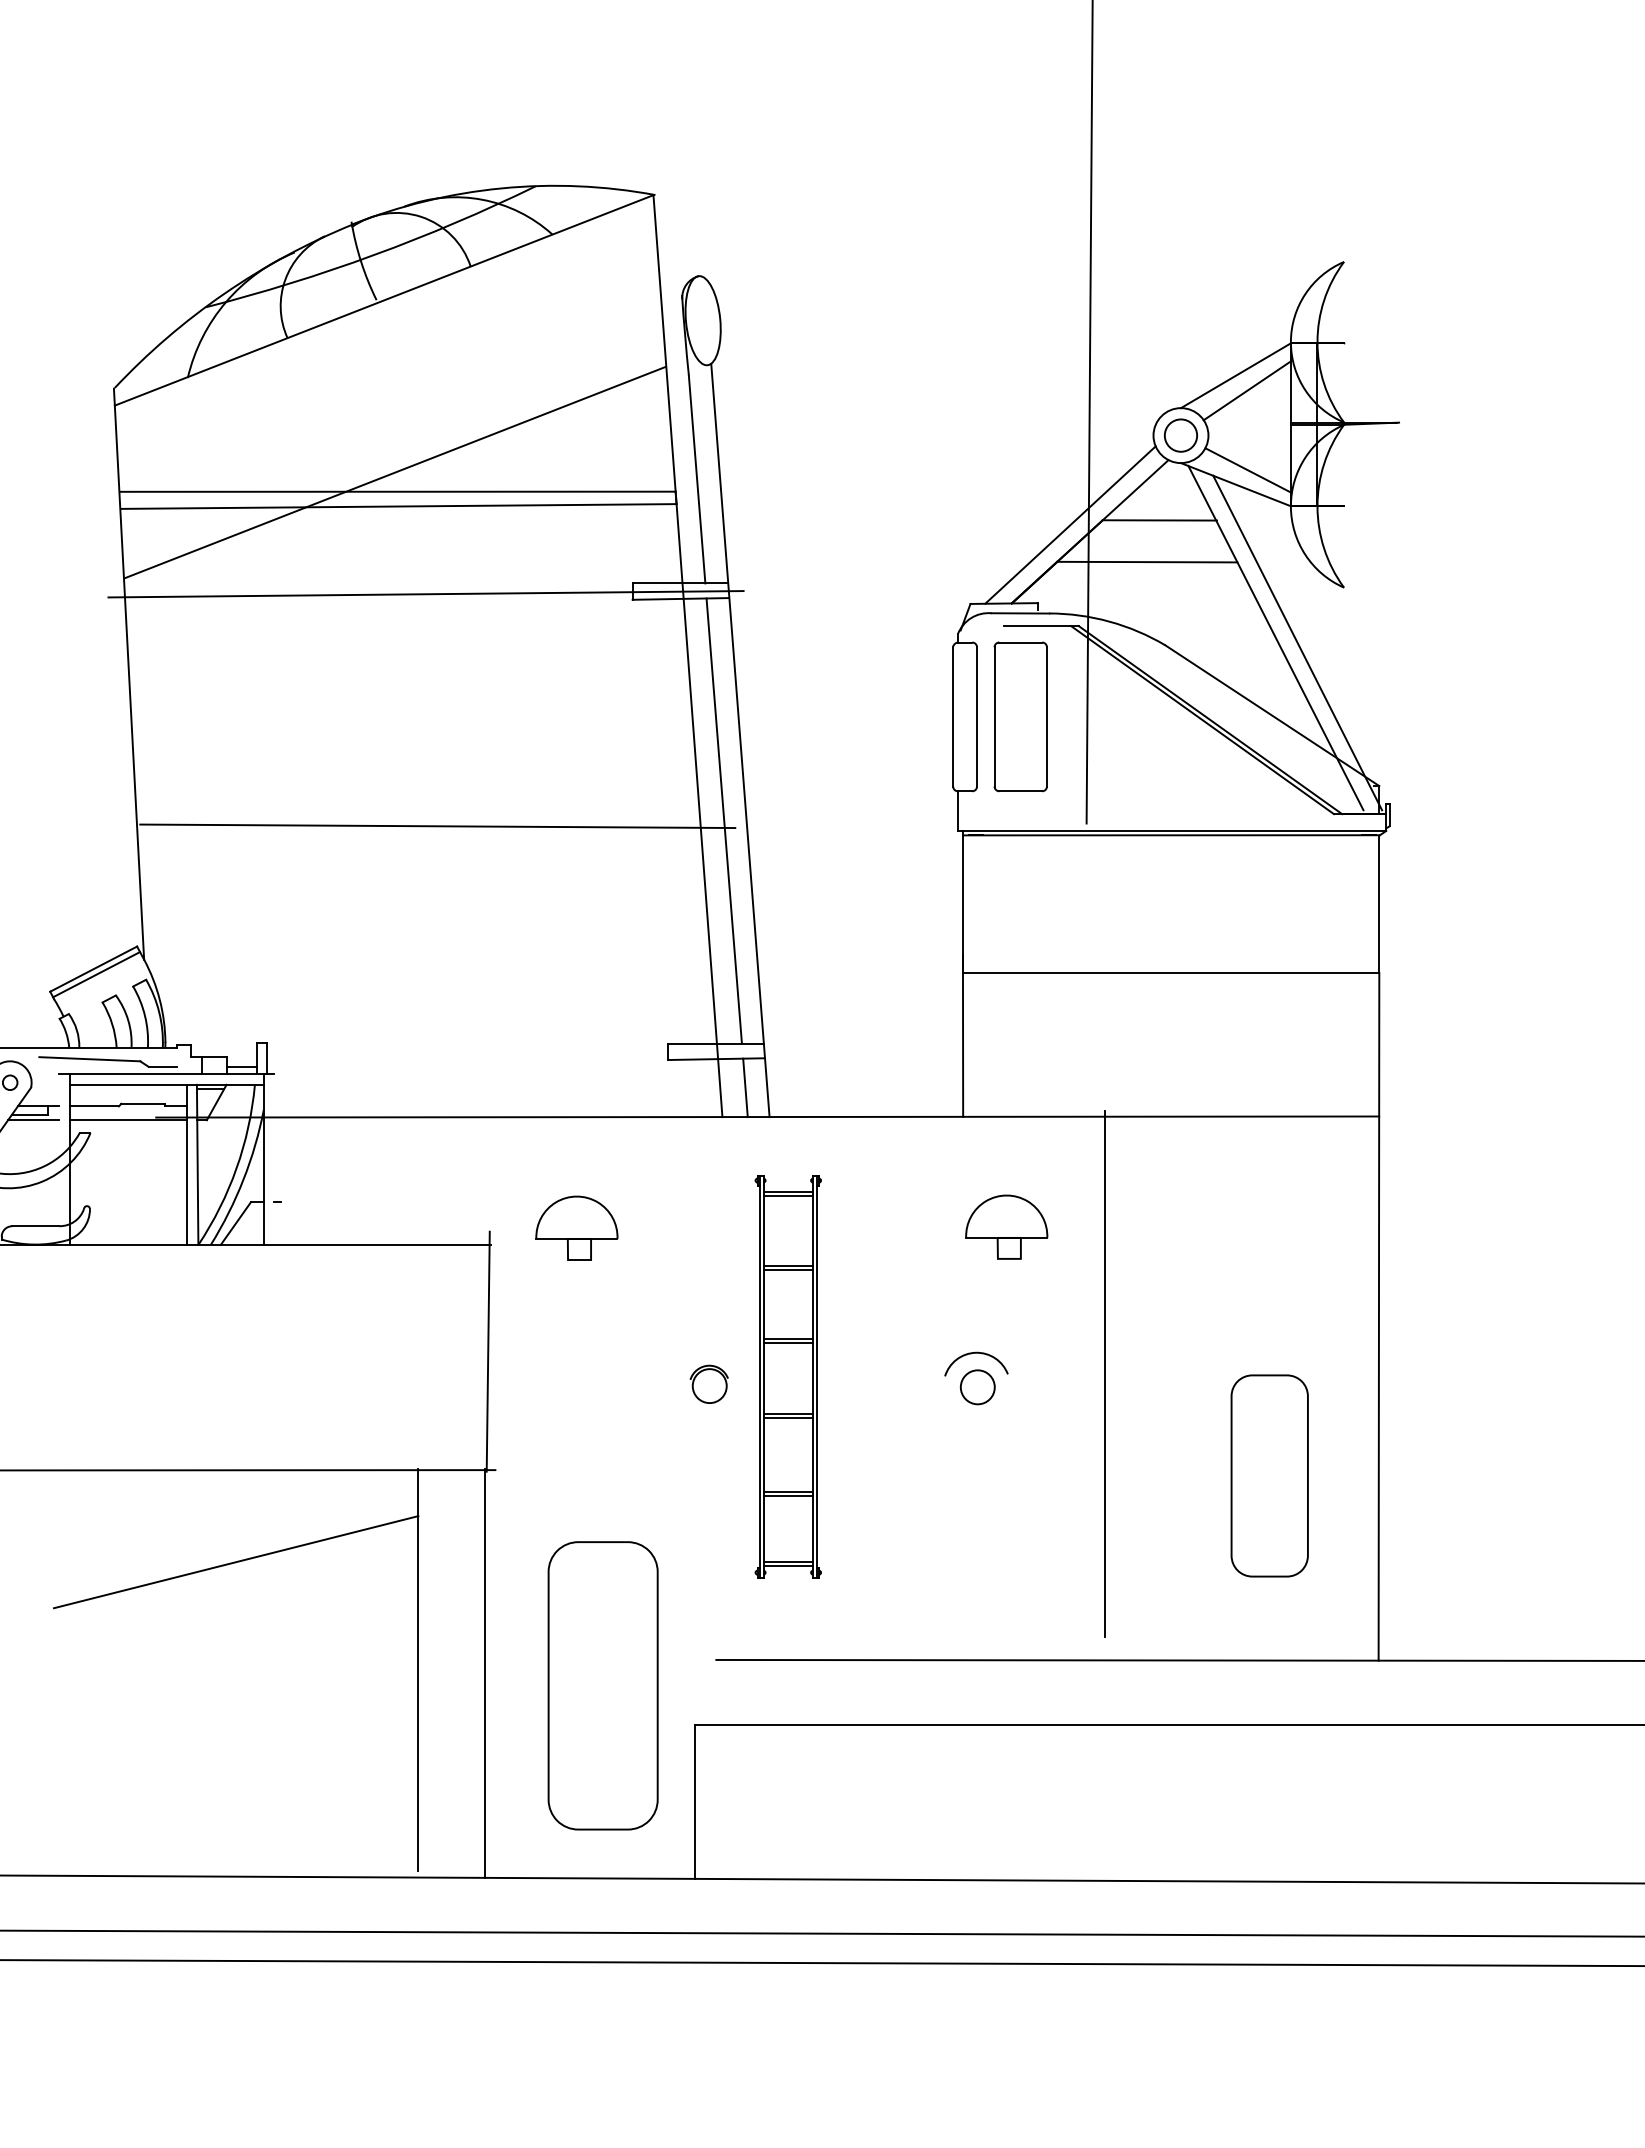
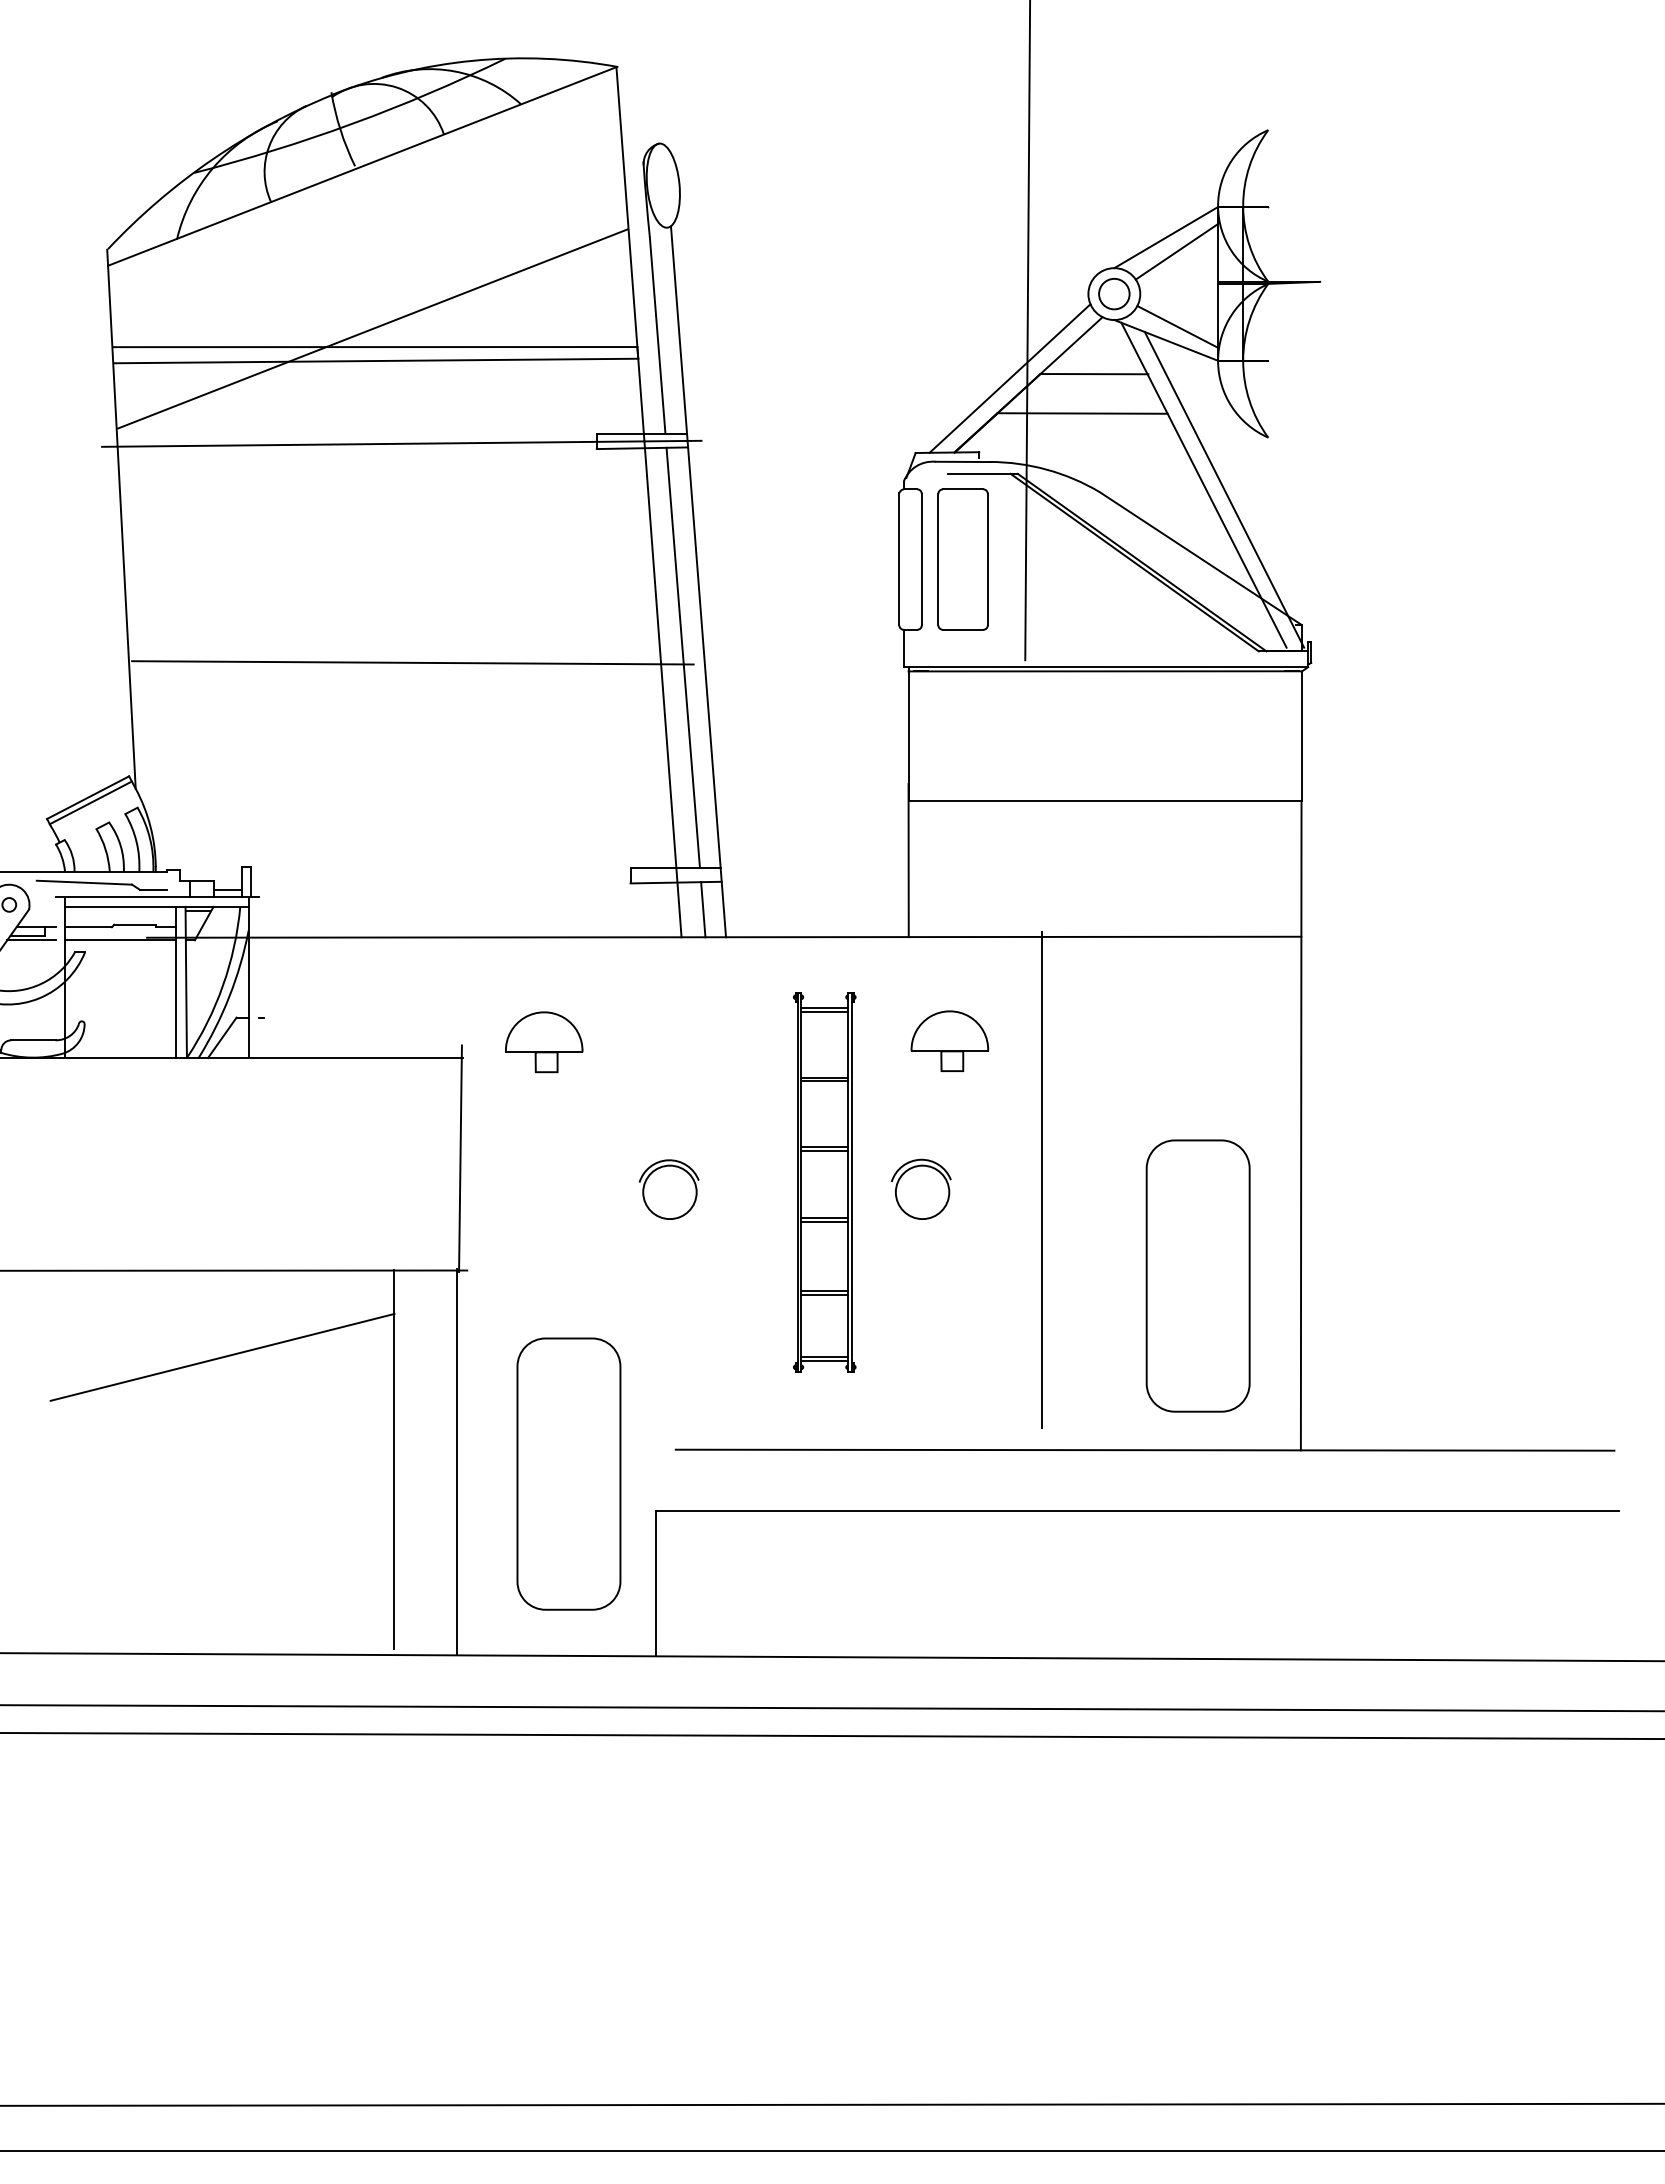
part: (788, 1376) -> (824, 1182), moved
part: (708, 1384) -> (668, 1189), size x1.67
circle: (977, 1387) -> (922, 1192), size x1.67
part: (1269, 1475) -> (1197, 1275), size x1.43

